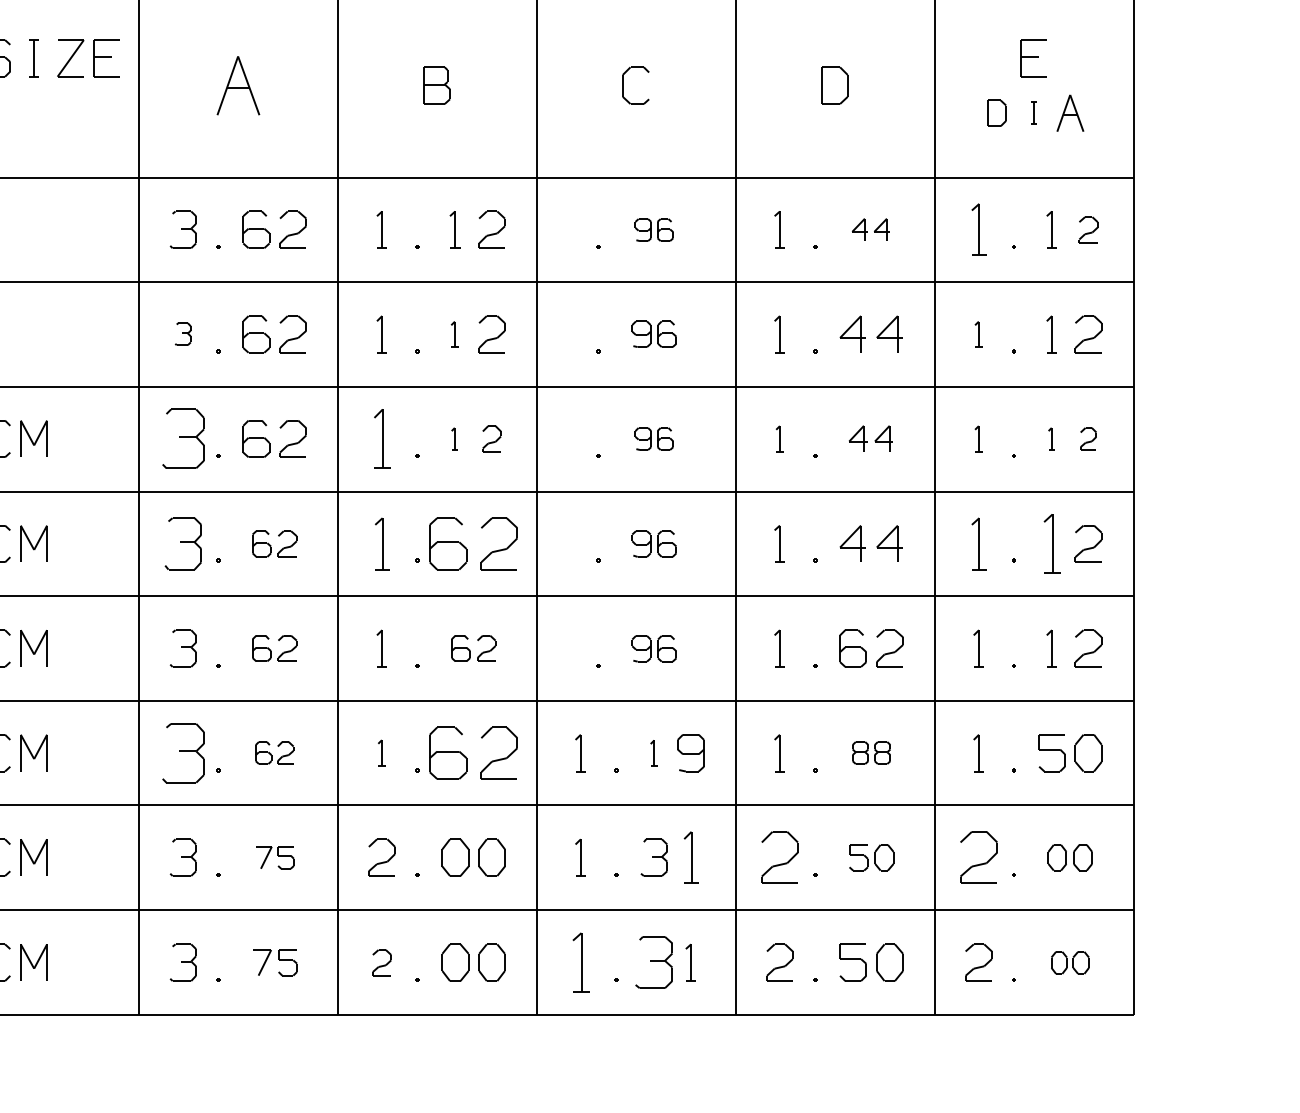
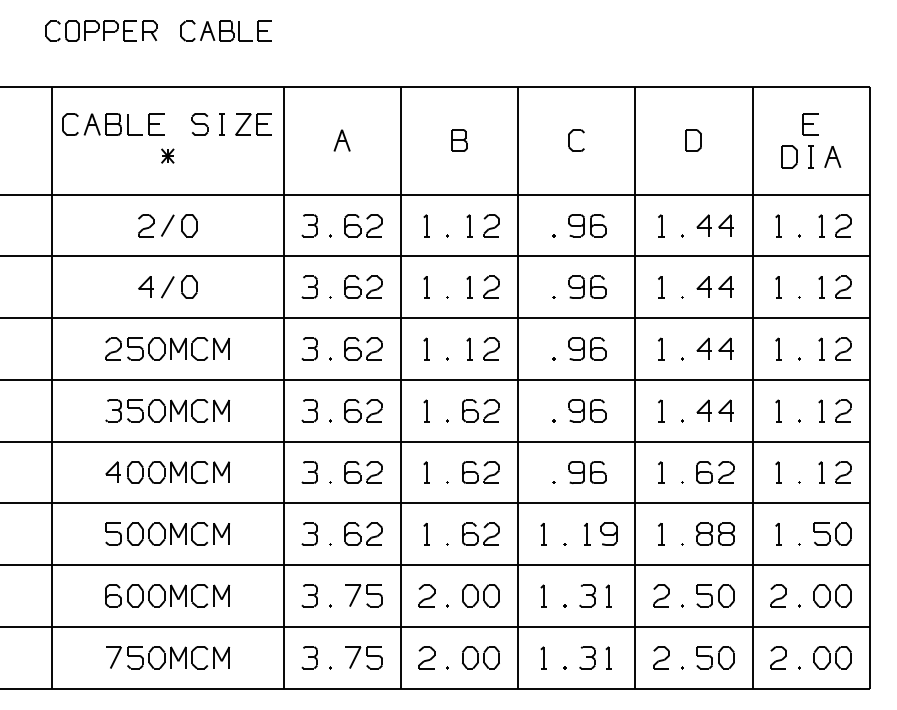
part: (237, 85) -> (341, 140), size x0.62
part: (997, 112) -> (789, 156), size x1.43
part: (1032, 112) -> (810, 156), size x1.67
part: (654, 229) -> (587, 225), size x1.67
part: (869, 229) -> (714, 225), size x1.67
part: (978, 229) -> (778, 225), size x0.71
part: (1088, 229) -> (843, 225), size x1.43
part: (182, 333) -> (309, 286), size x1.67
part: (654, 333) -> (587, 286), size x1.43
part: (454, 334) -> (469, 287), size x1.43
part: (978, 334) -> (778, 287), size x1.43
part: (182, 438) -> (309, 348), size x0.62
part: (381, 438) -> (426, 348), size x0.62
part: (454, 438) -> (469, 348), size x1.67
part: (491, 438) -> (491, 348), size x1.43
part: (654, 438) -> (587, 348), size x1.67
part: (779, 438) -> (661, 348), size x1.43
part: (869, 438) -> (714, 348), size x1.43
part: (978, 438) -> (778, 348), size x1.43
part: (1051, 438) -> (821, 348), size x1.67
part: (1088, 438) -> (843, 348), size x1.67
part: (182, 543) -> (309, 410), size x0.71
part: (274, 543) -> (363, 410), size x1.43
part: (381, 543) -> (426, 410), size x0.71
part: (472, 543) -> (480, 410), size x0.71
part: (654, 543) -> (587, 410), size x1.43
part: (978, 543) -> (778, 410), size x0.71
part: (1051, 543) -> (821, 410), size x0.62
part: (274, 648) -> (363, 472), size x1.43
part: (472, 648) -> (480, 472), size x1.43
part: (654, 648) -> (587, 472), size x1.43
part: (182, 751) -> (309, 533), size x0.62
part: (274, 751) -> (363, 533), size x1.67
part: (381, 751) -> (426, 533), size x1.43
part: (472, 751) -> (480, 533), size x0.71
part: (871, 751) -> (715, 533), size x1.67
part: (654, 753) -> (587, 534), size x1.43
part: (274, 857) -> (363, 595), size x1.67
part: (690, 857) -> (608, 595), size x0.71
part: (779, 857) -> (661, 595), size x0.71
part: (871, 857) -> (715, 595), size x1.43
part: (978, 857) -> (778, 595), size x0.71
part: (1069, 857) -> (832, 595), size x1.43
part: (274, 962) -> (363, 657), size x1.43
part: (381, 962) -> (426, 657), size x1.43
part: (579, 962) -> (543, 657), size x0.62
part: (654, 962) -> (587, 657), size x0.71
part: (1069, 962) -> (832, 657), size x1.67

